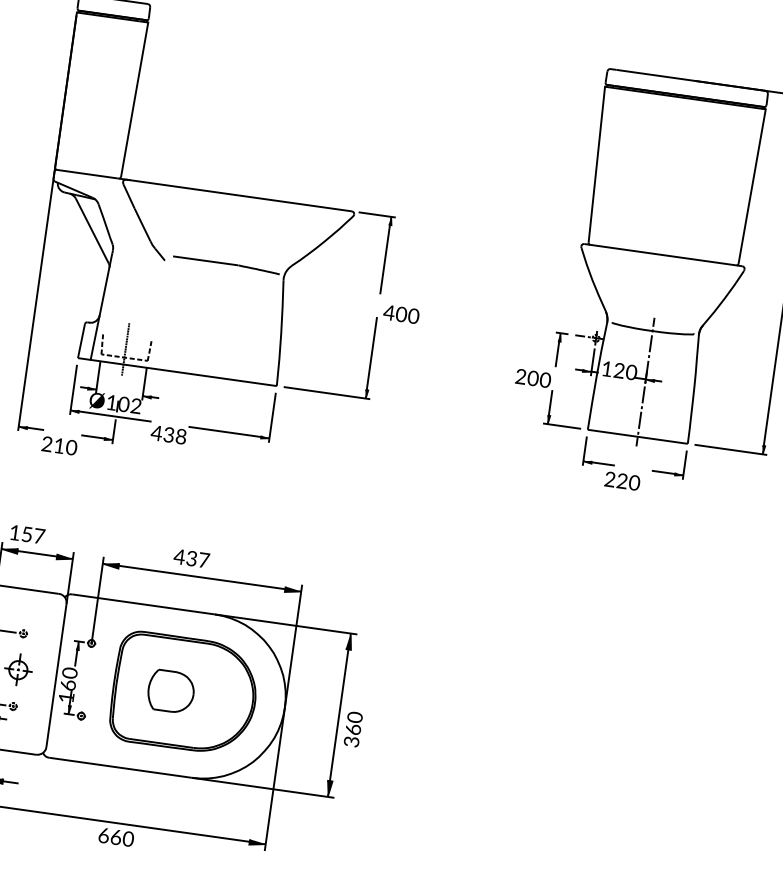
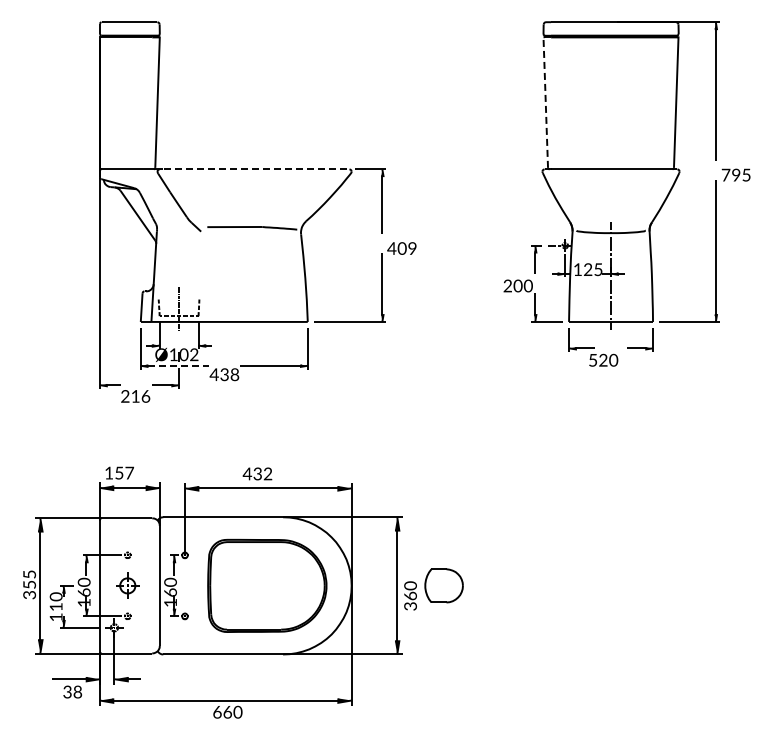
line: (597, 159) -> (545, 98), solid -> dashed
line: (235, 195) -> (251, 169), solid -> dashed
text: (413, 316) -> (412, 248), 400 -> 409
text: (630, 372) -> (597, 269), 120 -> 125
line: (115, 416) -> (178, 365), solid -> dashed
text: (71, 446) -> (145, 395), 210 -> 216
text: (610, 478) -> (593, 359), 220 -> 520
text: (203, 559) -> (267, 473), 437 -> 432
part: (170, 691) -> (443, 585), moved

